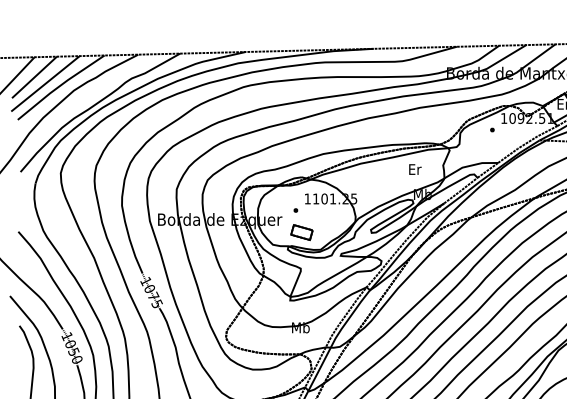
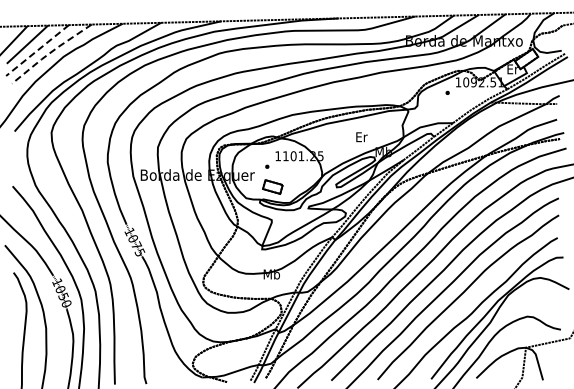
line: (45, 83) -> (37, 50), solid -> dashed
line: (59, 85) -> (50, 52), solid -> dashed
text: (414, 169) -> (361, 137), moved

